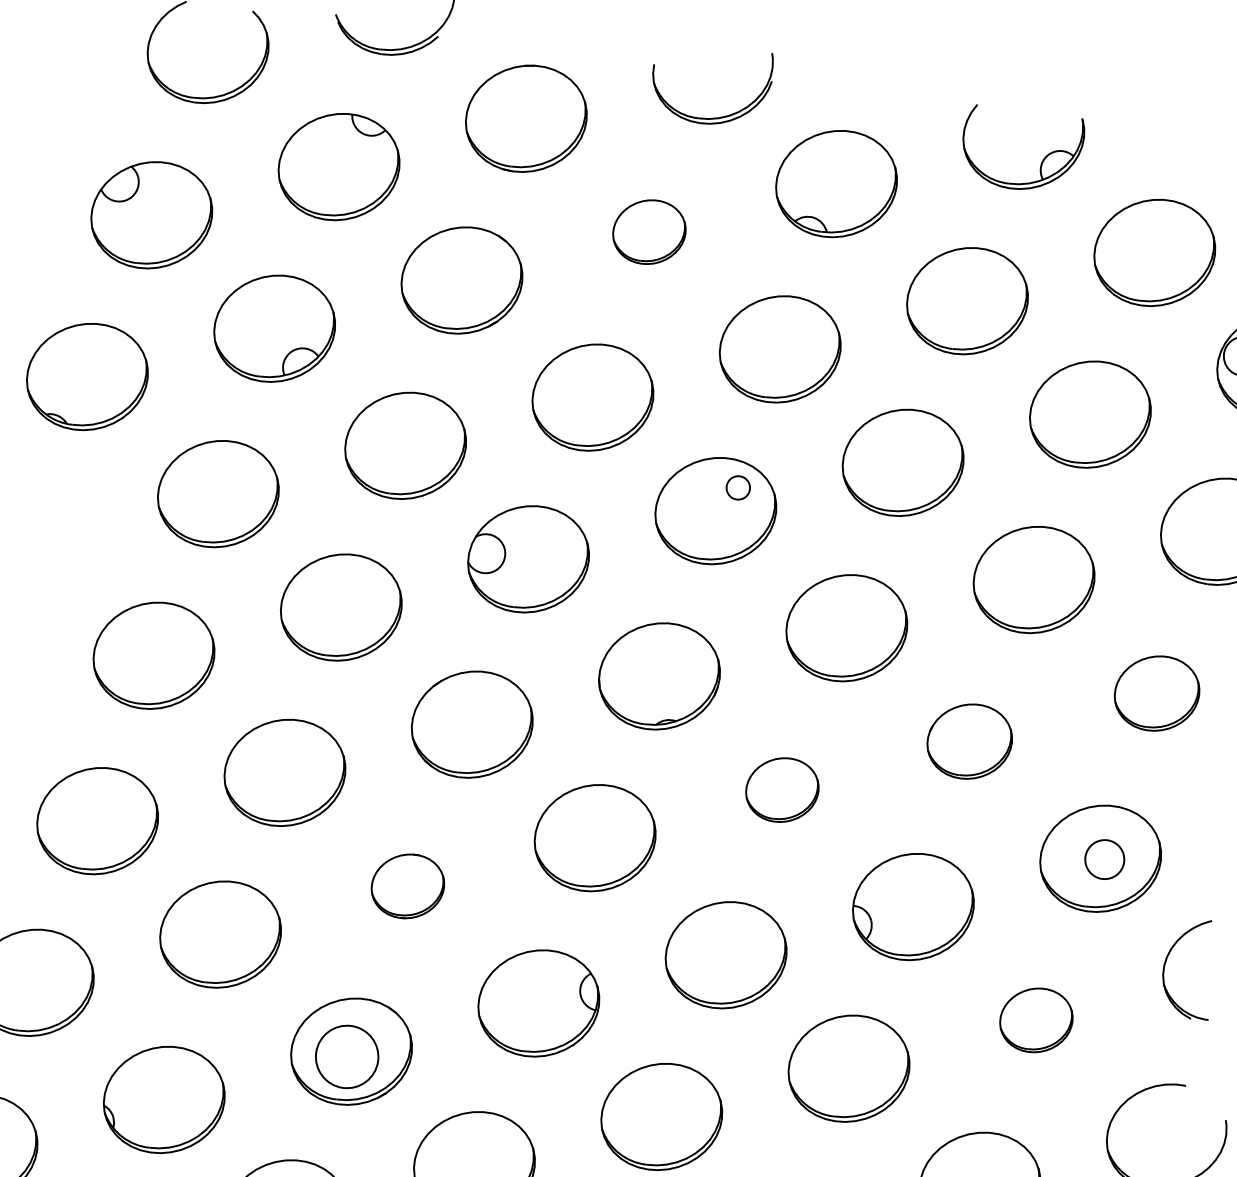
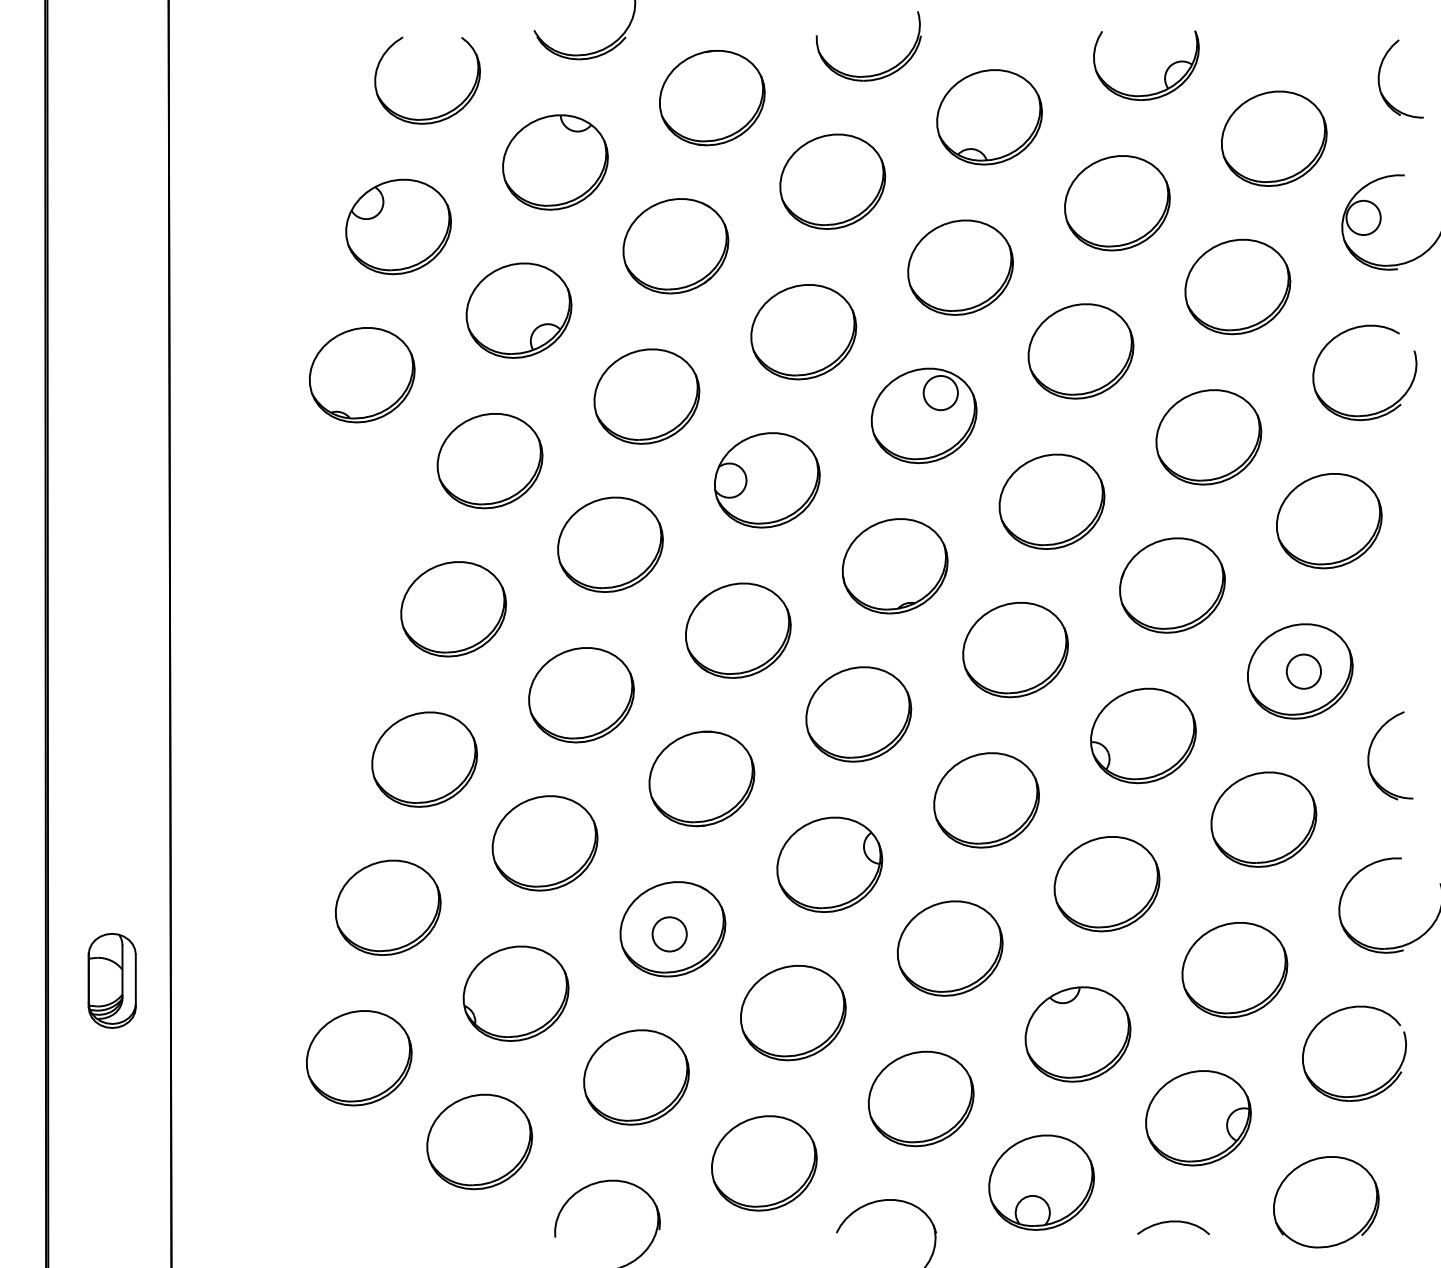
part: (649, 231) -> (832, 181), size x1.67
circle: (738, 487) -> (940, 392), size x1.67
part: (1157, 693) -> (1329, 521), size x1.43
part: (969, 741) -> (1172, 585), size x1.43
part: (782, 790) -> (1015, 650), size x1.67
part: (407, 885) -> (701, 778), size x1.67
part: (1035, 1020) -> (1263, 819), size x1.67
circle: (346, 1057) -> (669, 934), size x0.62

